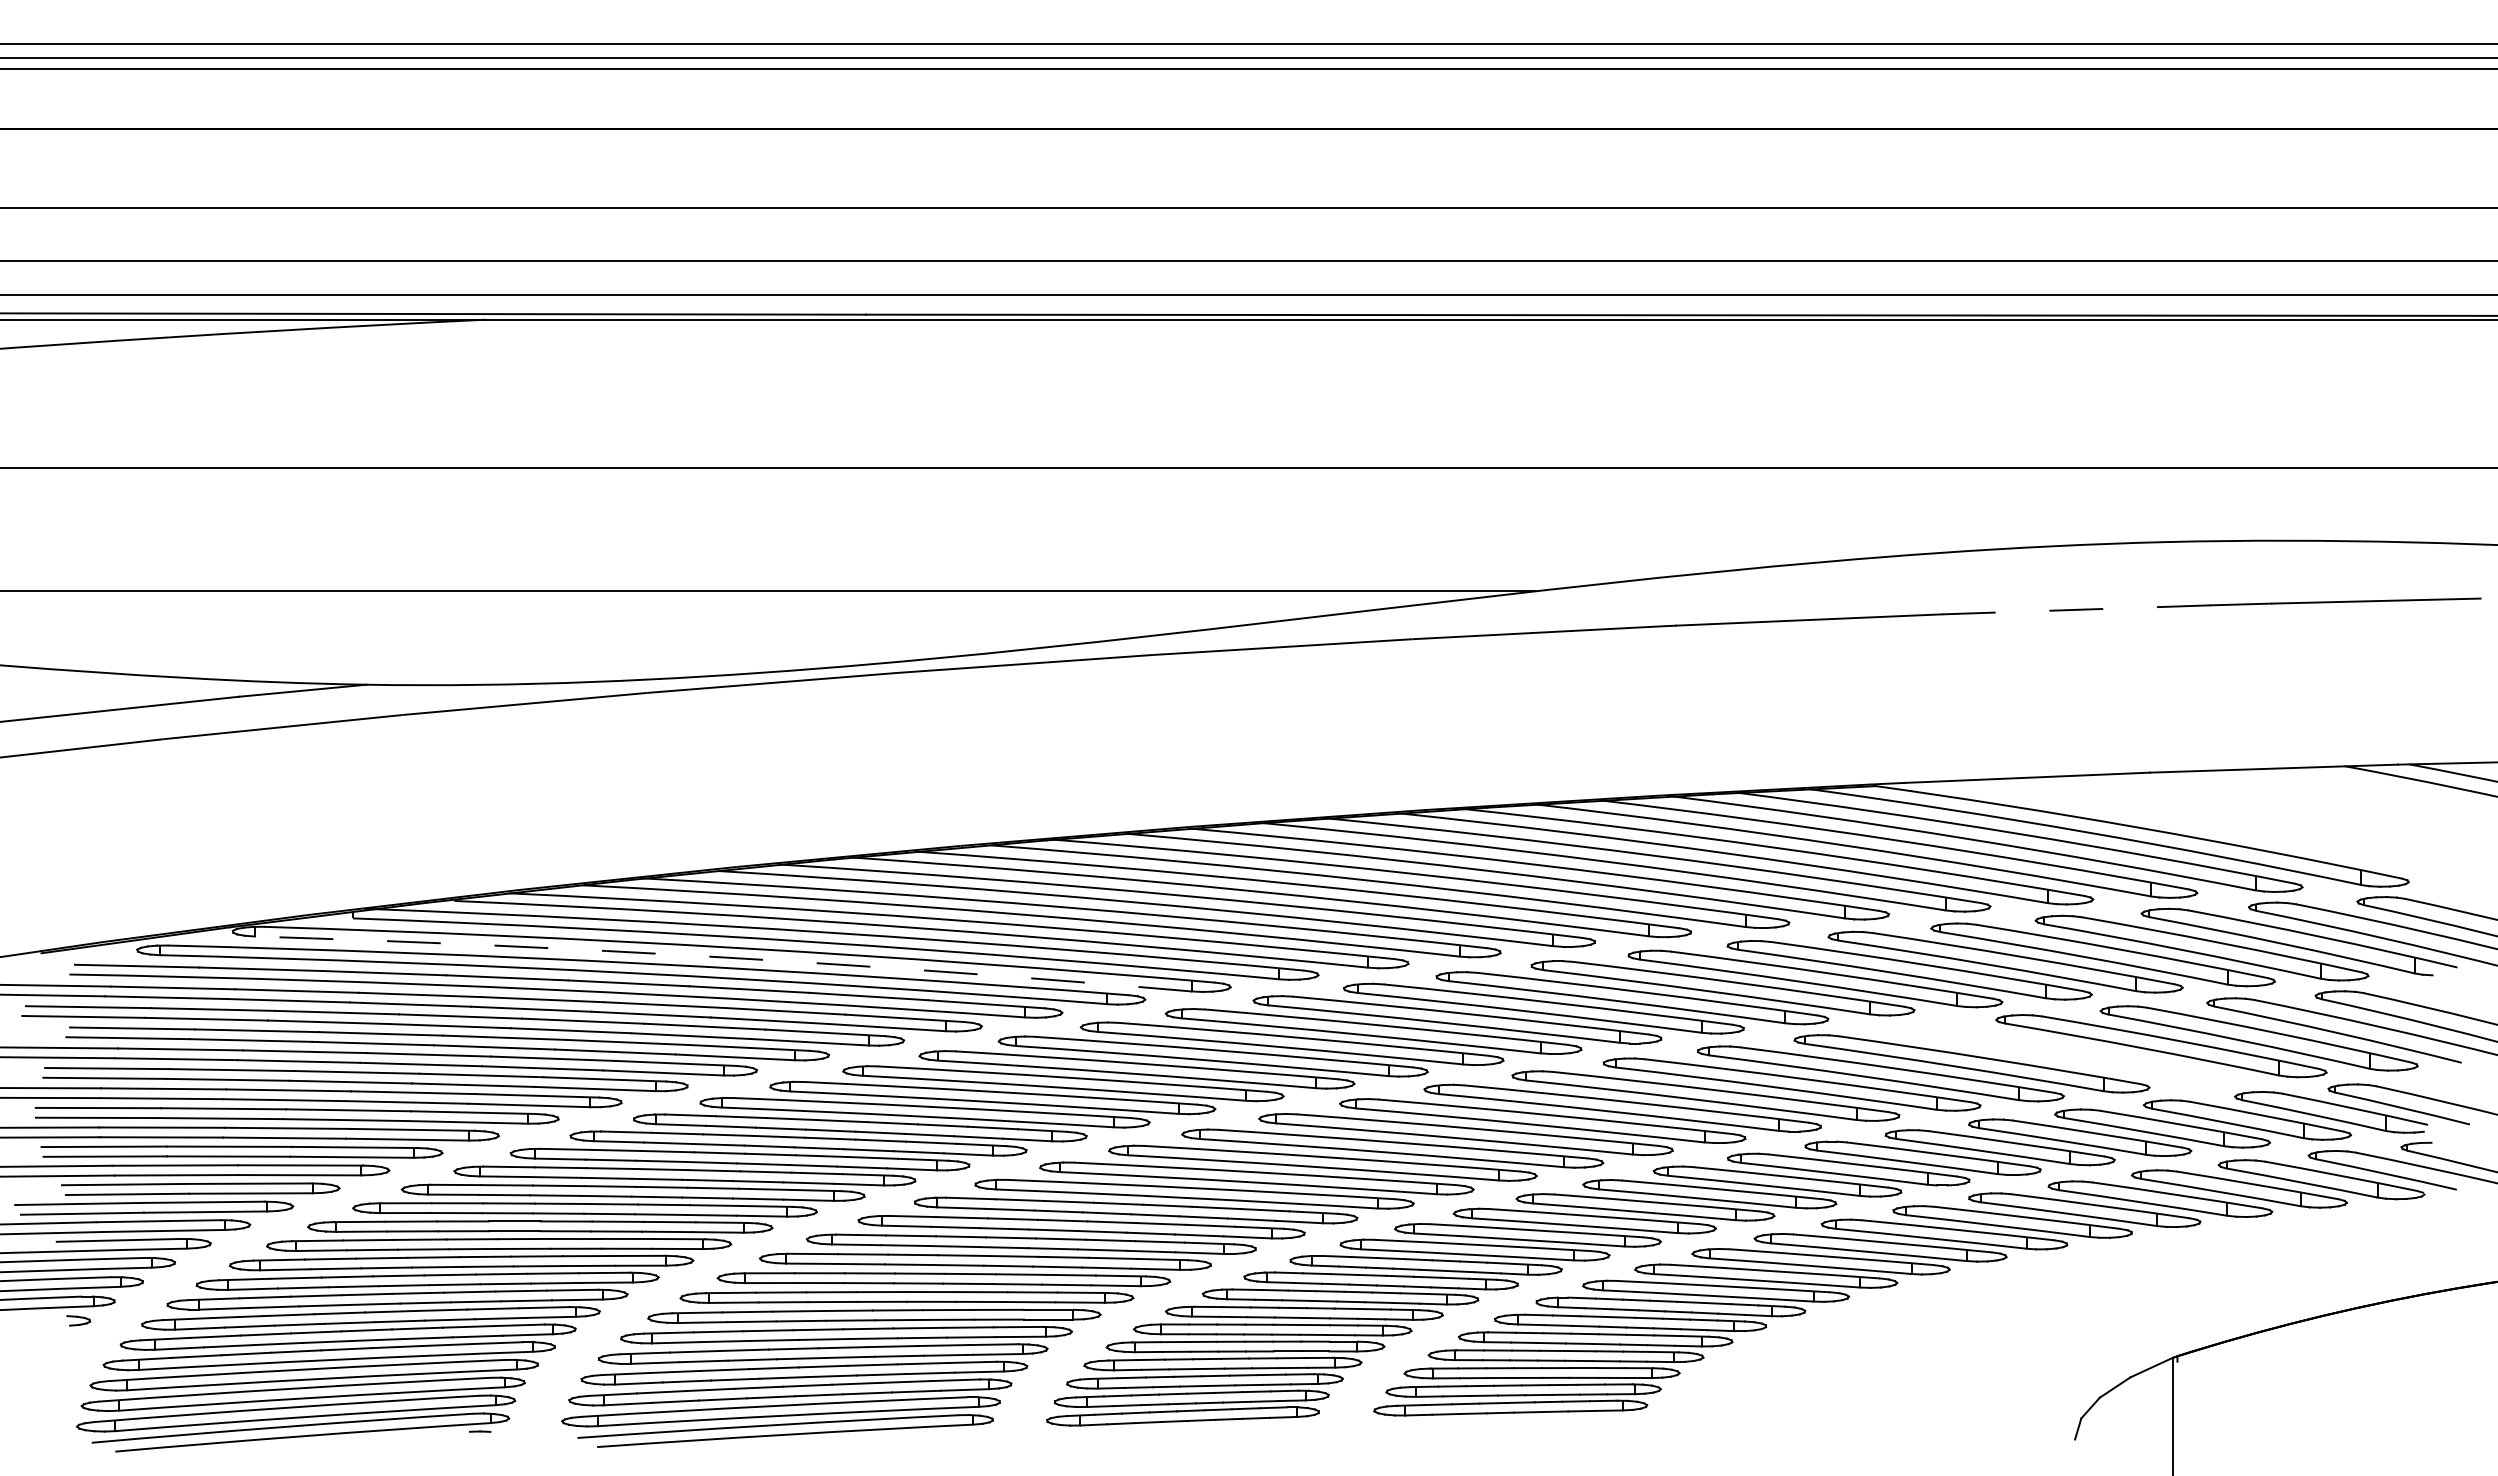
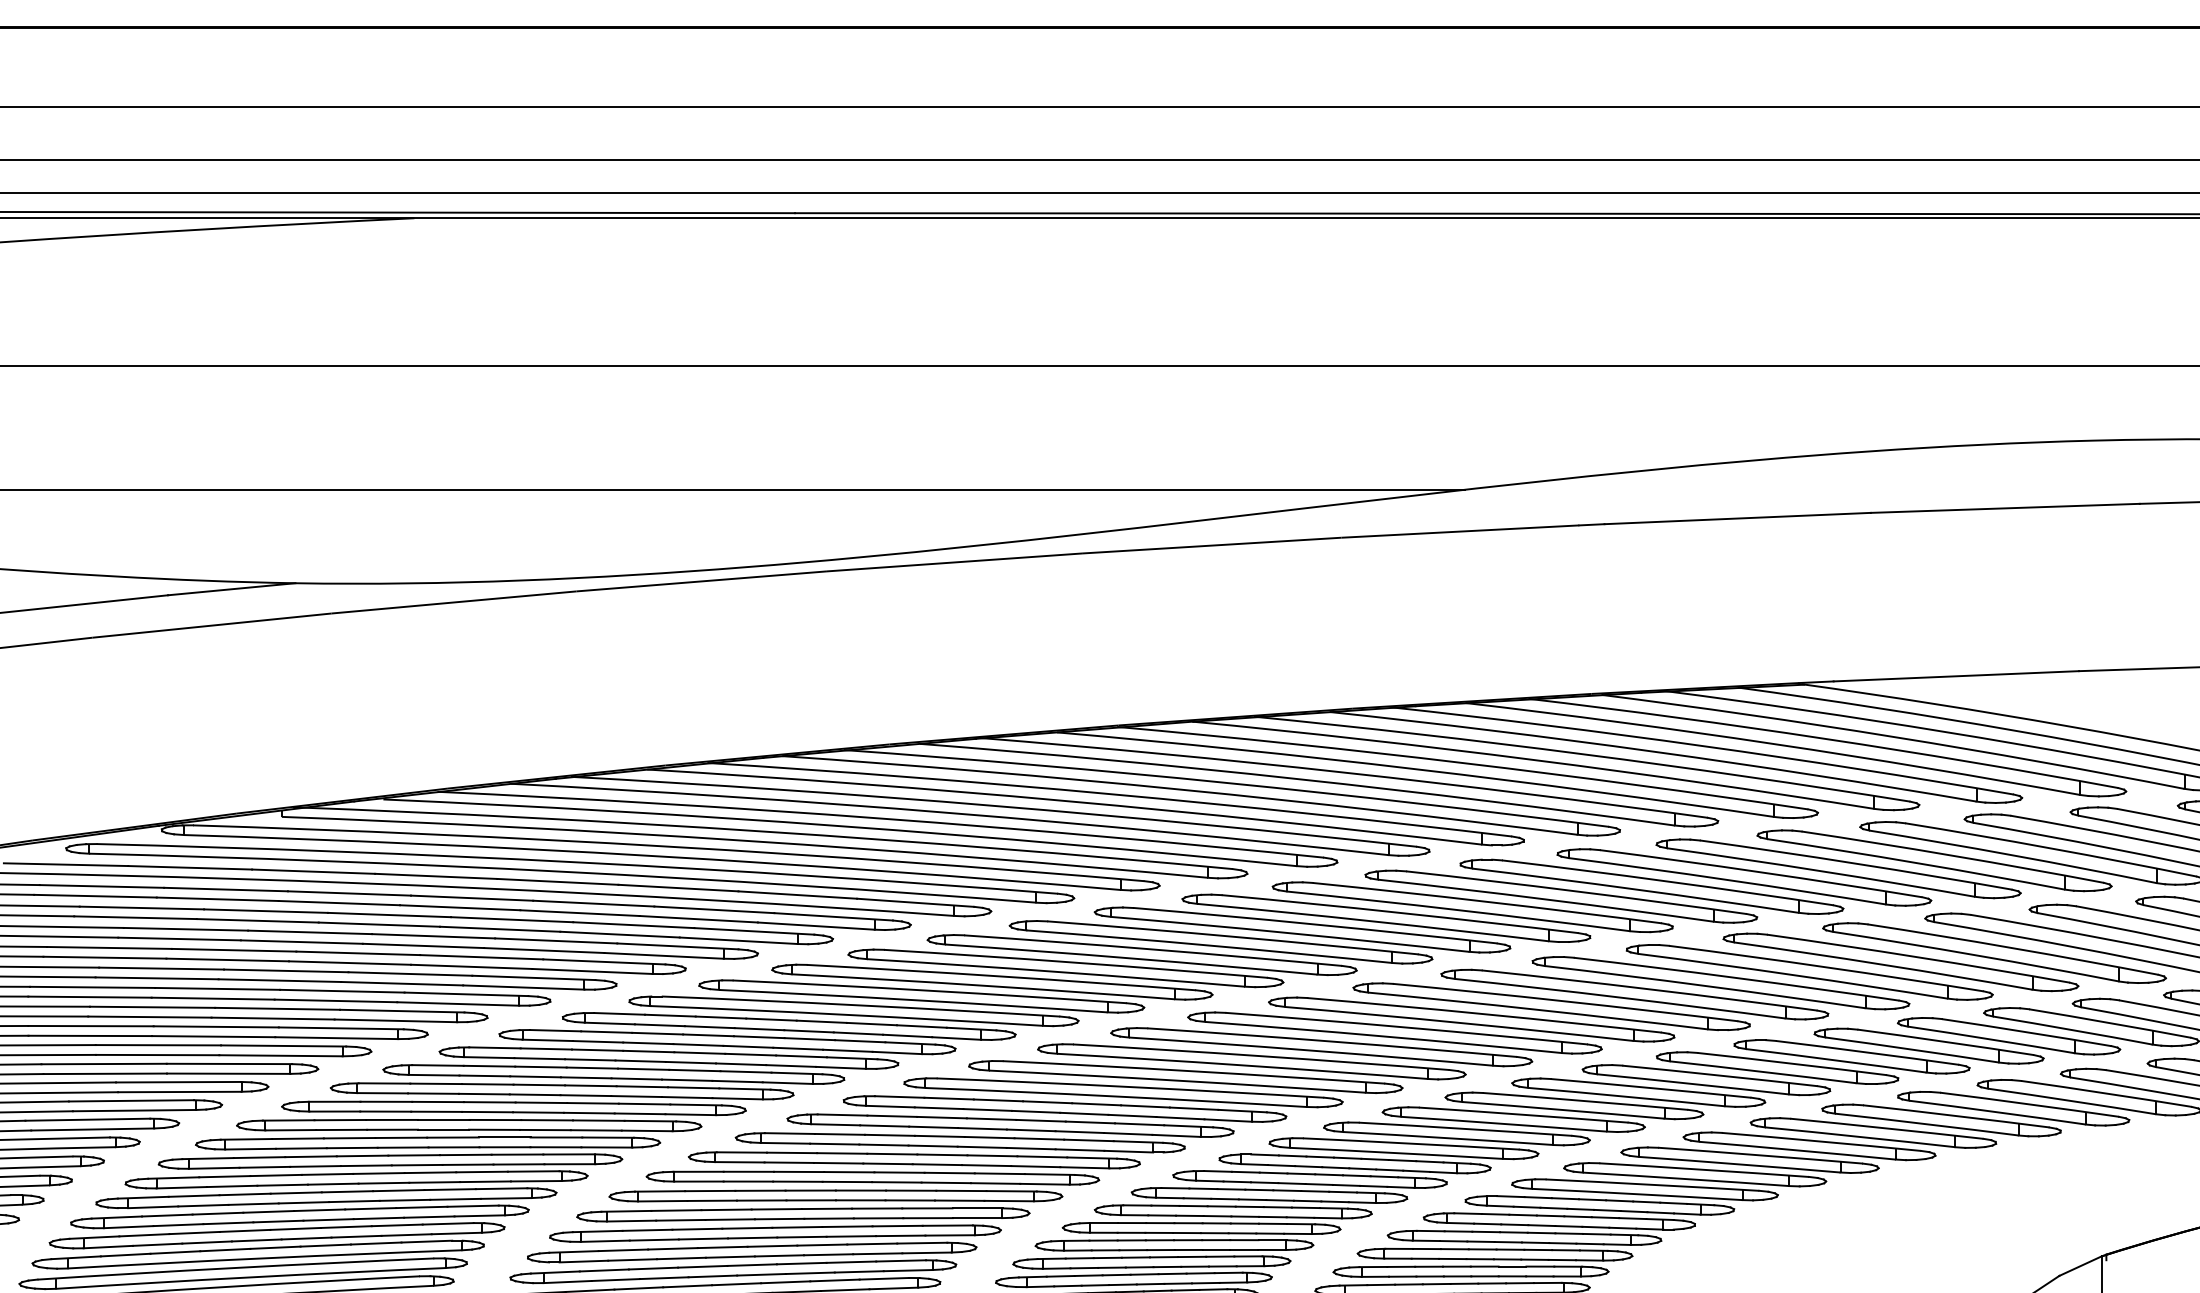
line: (2076, 609) -> (2005, 508), dashed -> solid
arc: (723, 957) -> (652, 856), dashed -> solid
part: (2065, 1054) -> (1994, 953), added

